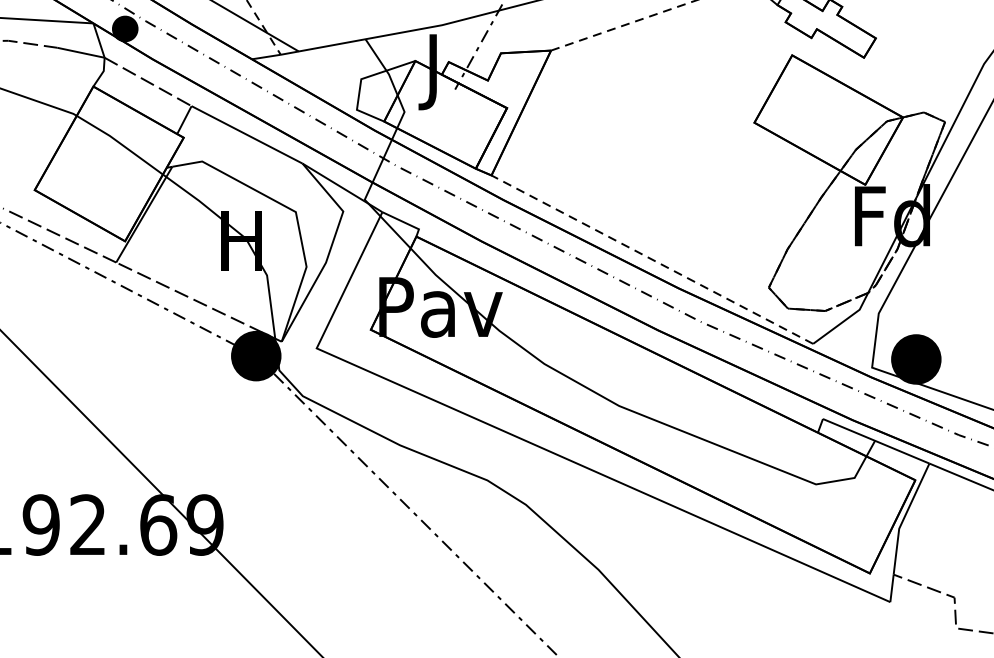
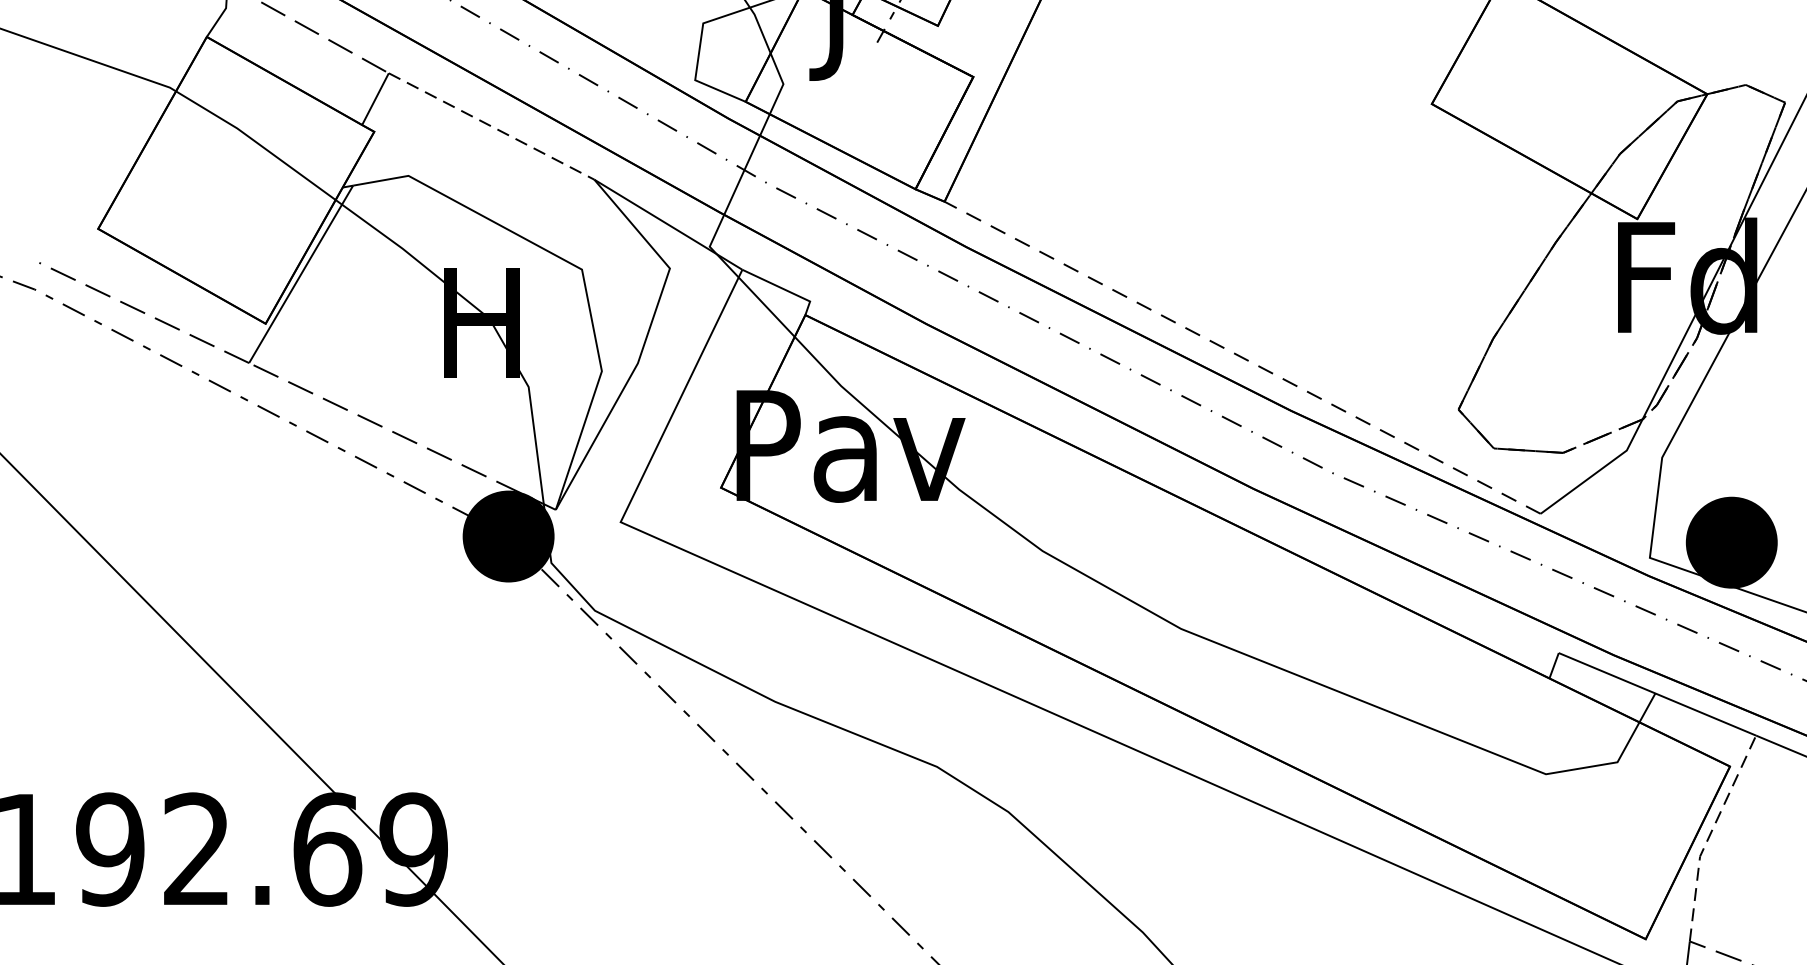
line: (247, 135) -> (492, 127), solid -> dashed
line: (904, 517) -> (1709, 835), solid -> dashed

